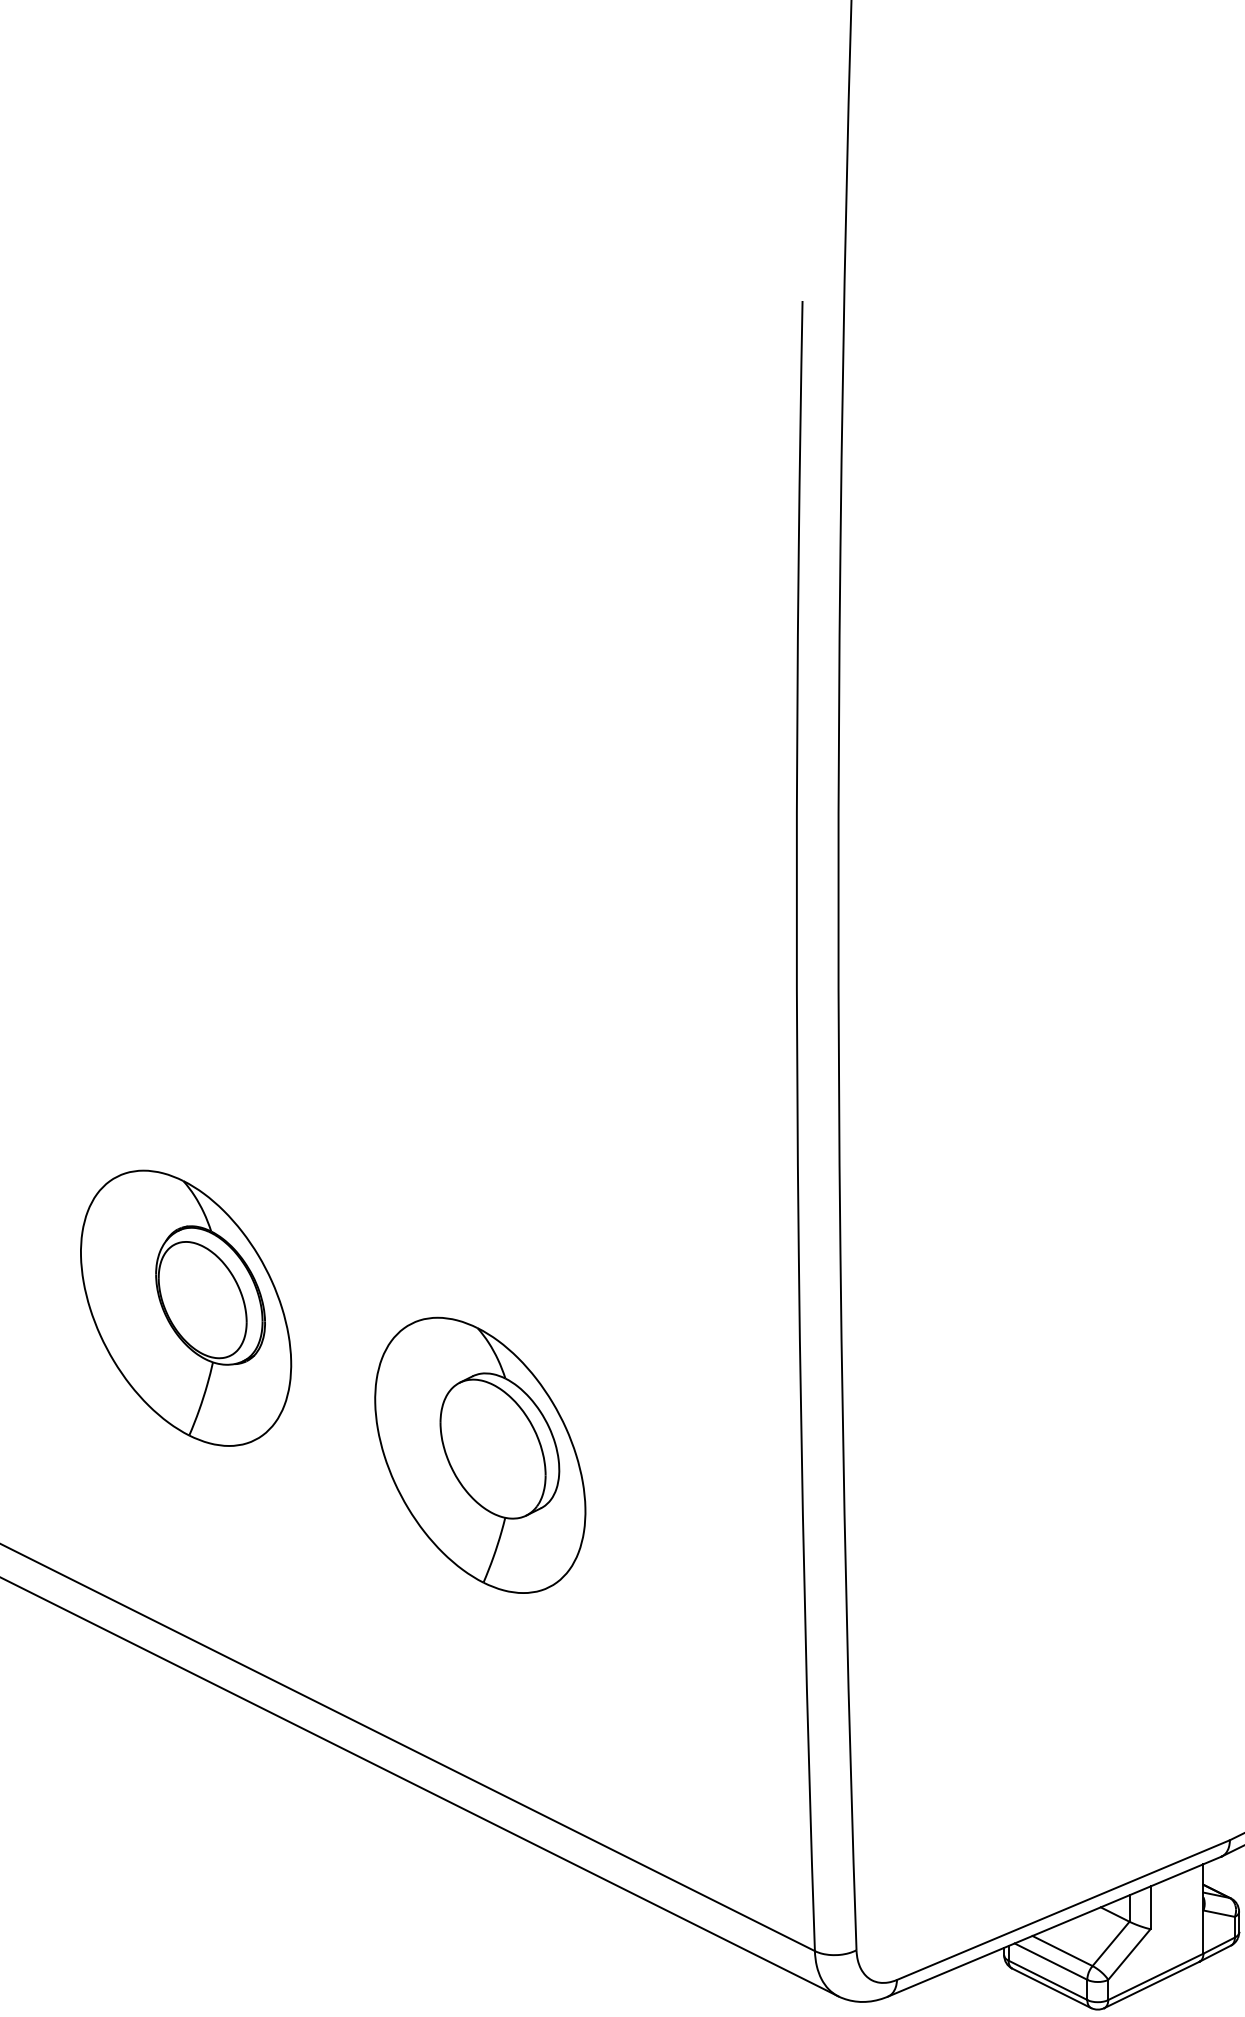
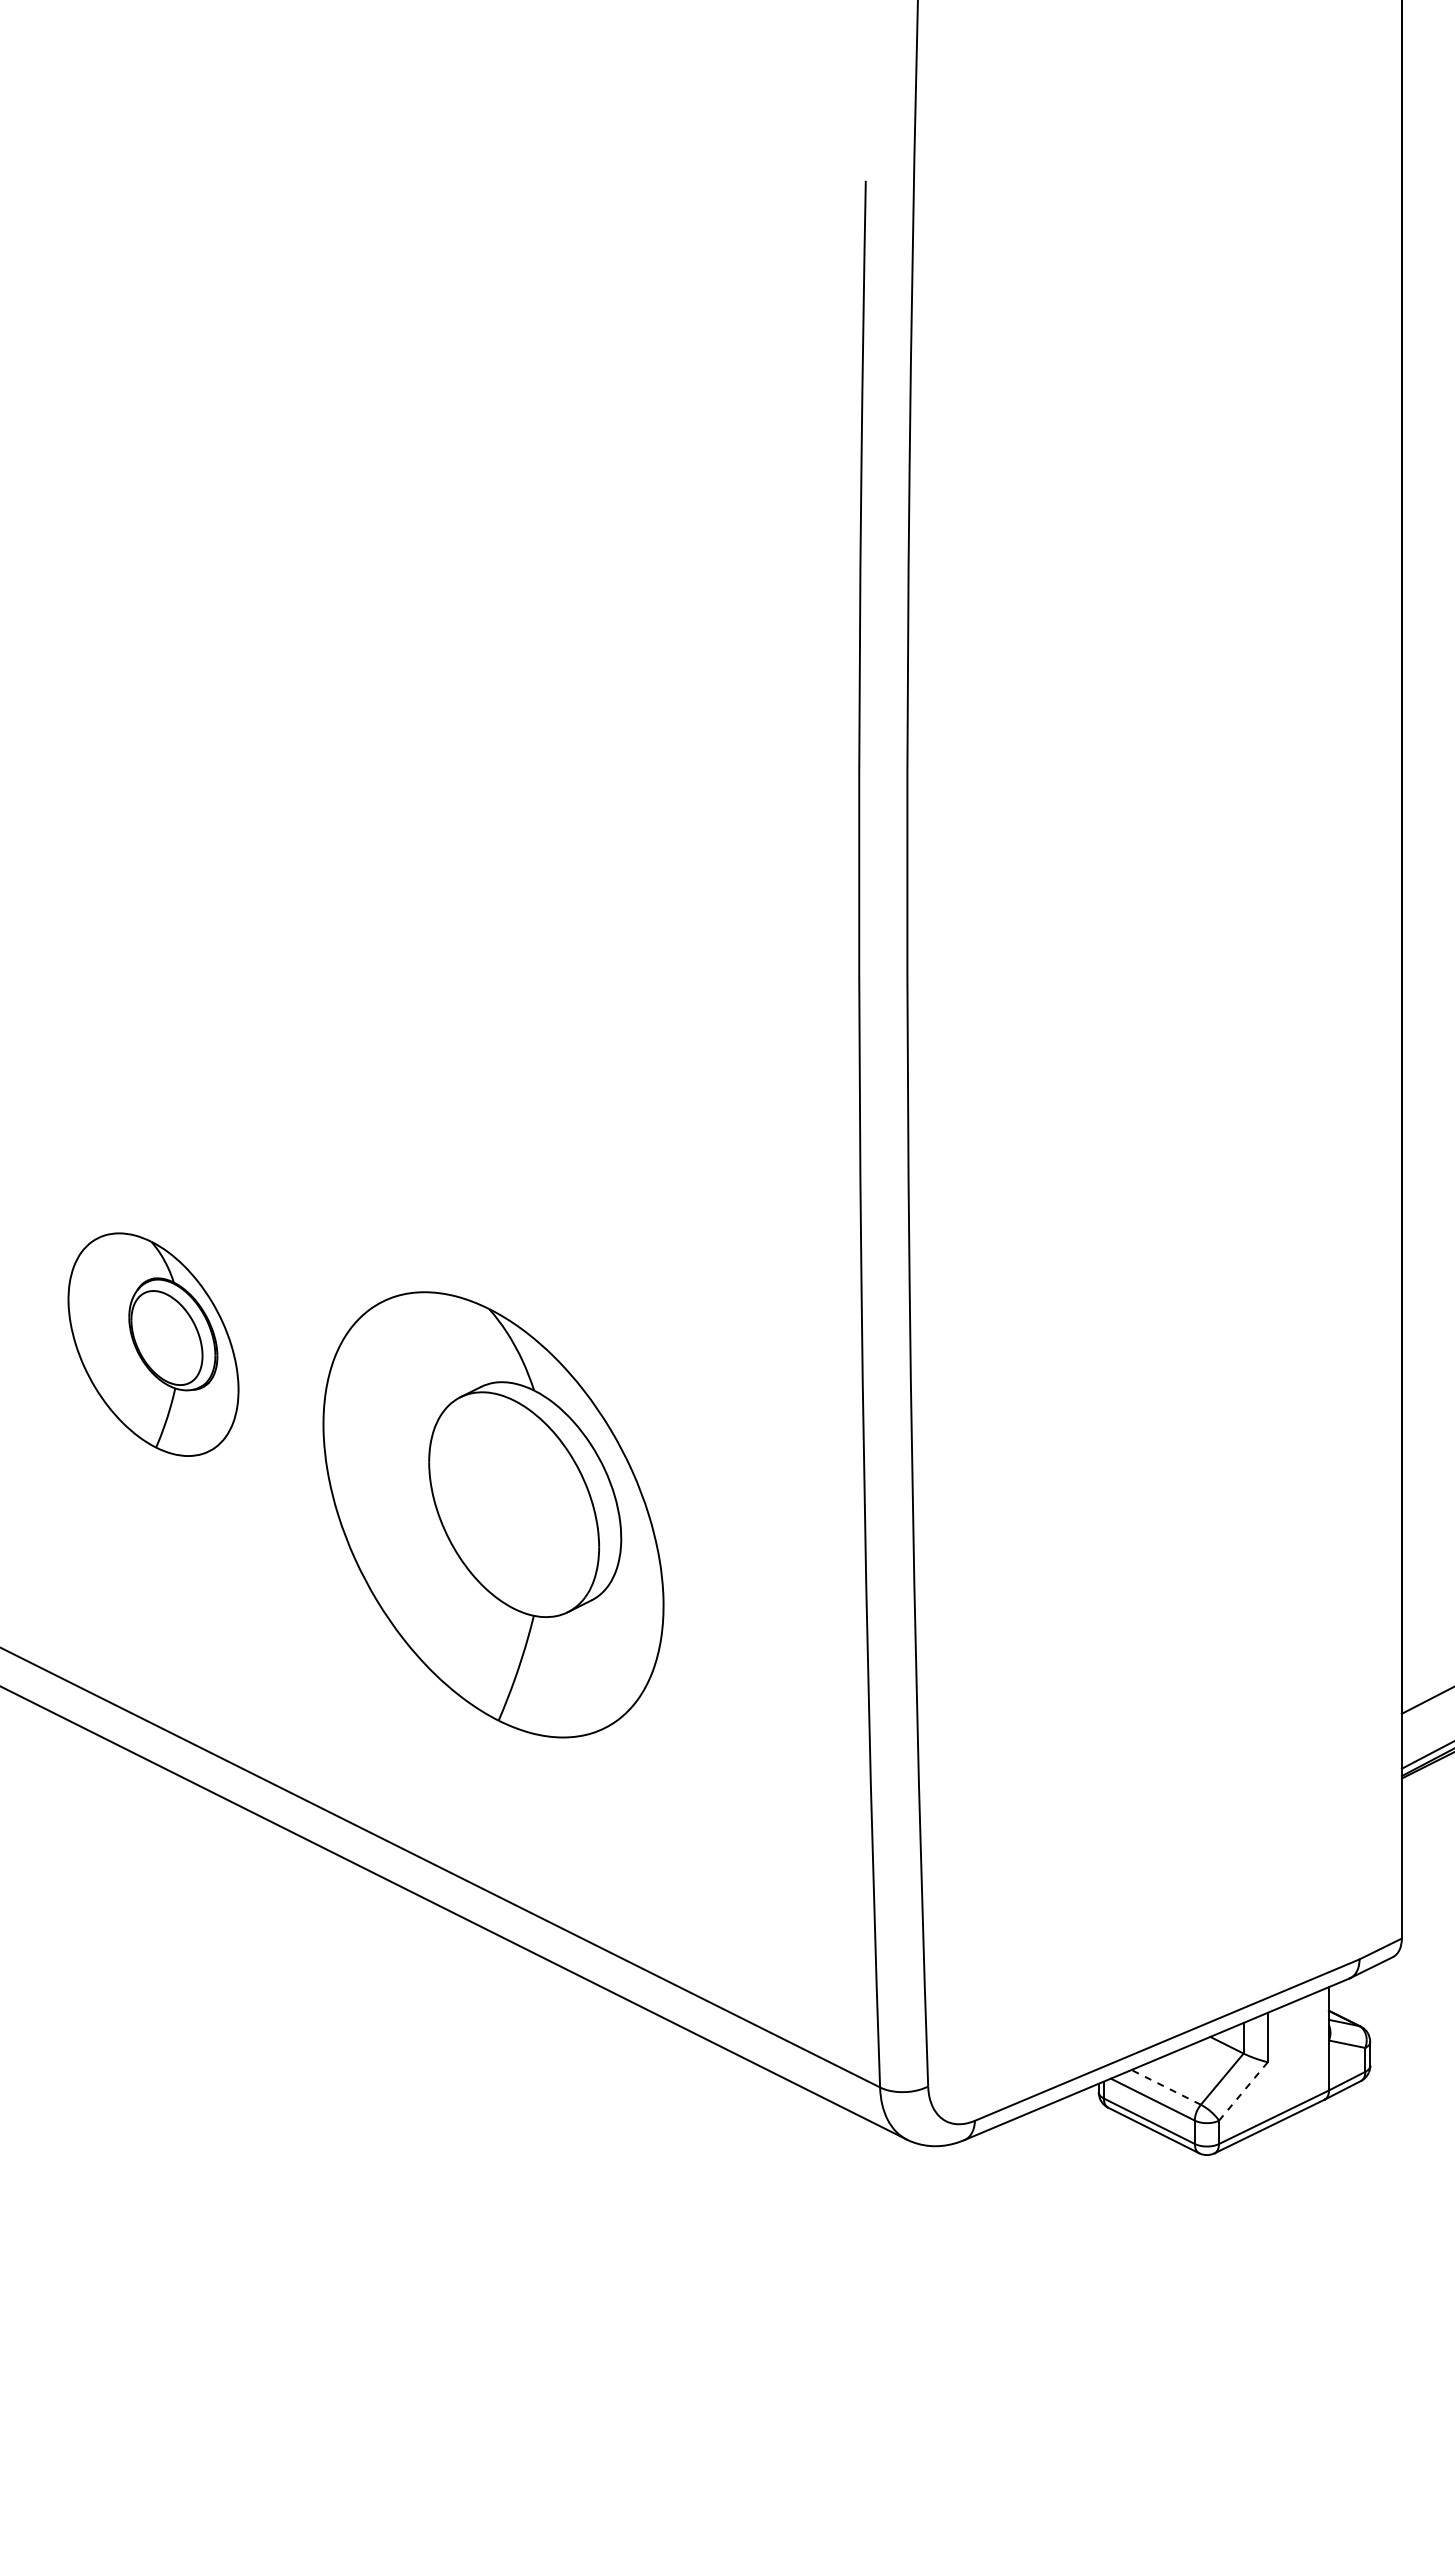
part: (186, 1308) -> (153, 1344), size x0.7
part: (480, 1455) -> (493, 1514), size x1.4
line: (1062, 1951) -> (1166, 2087), solid -> dashed
line: (1129, 1954) -> (1243, 2091), solid -> dashed

